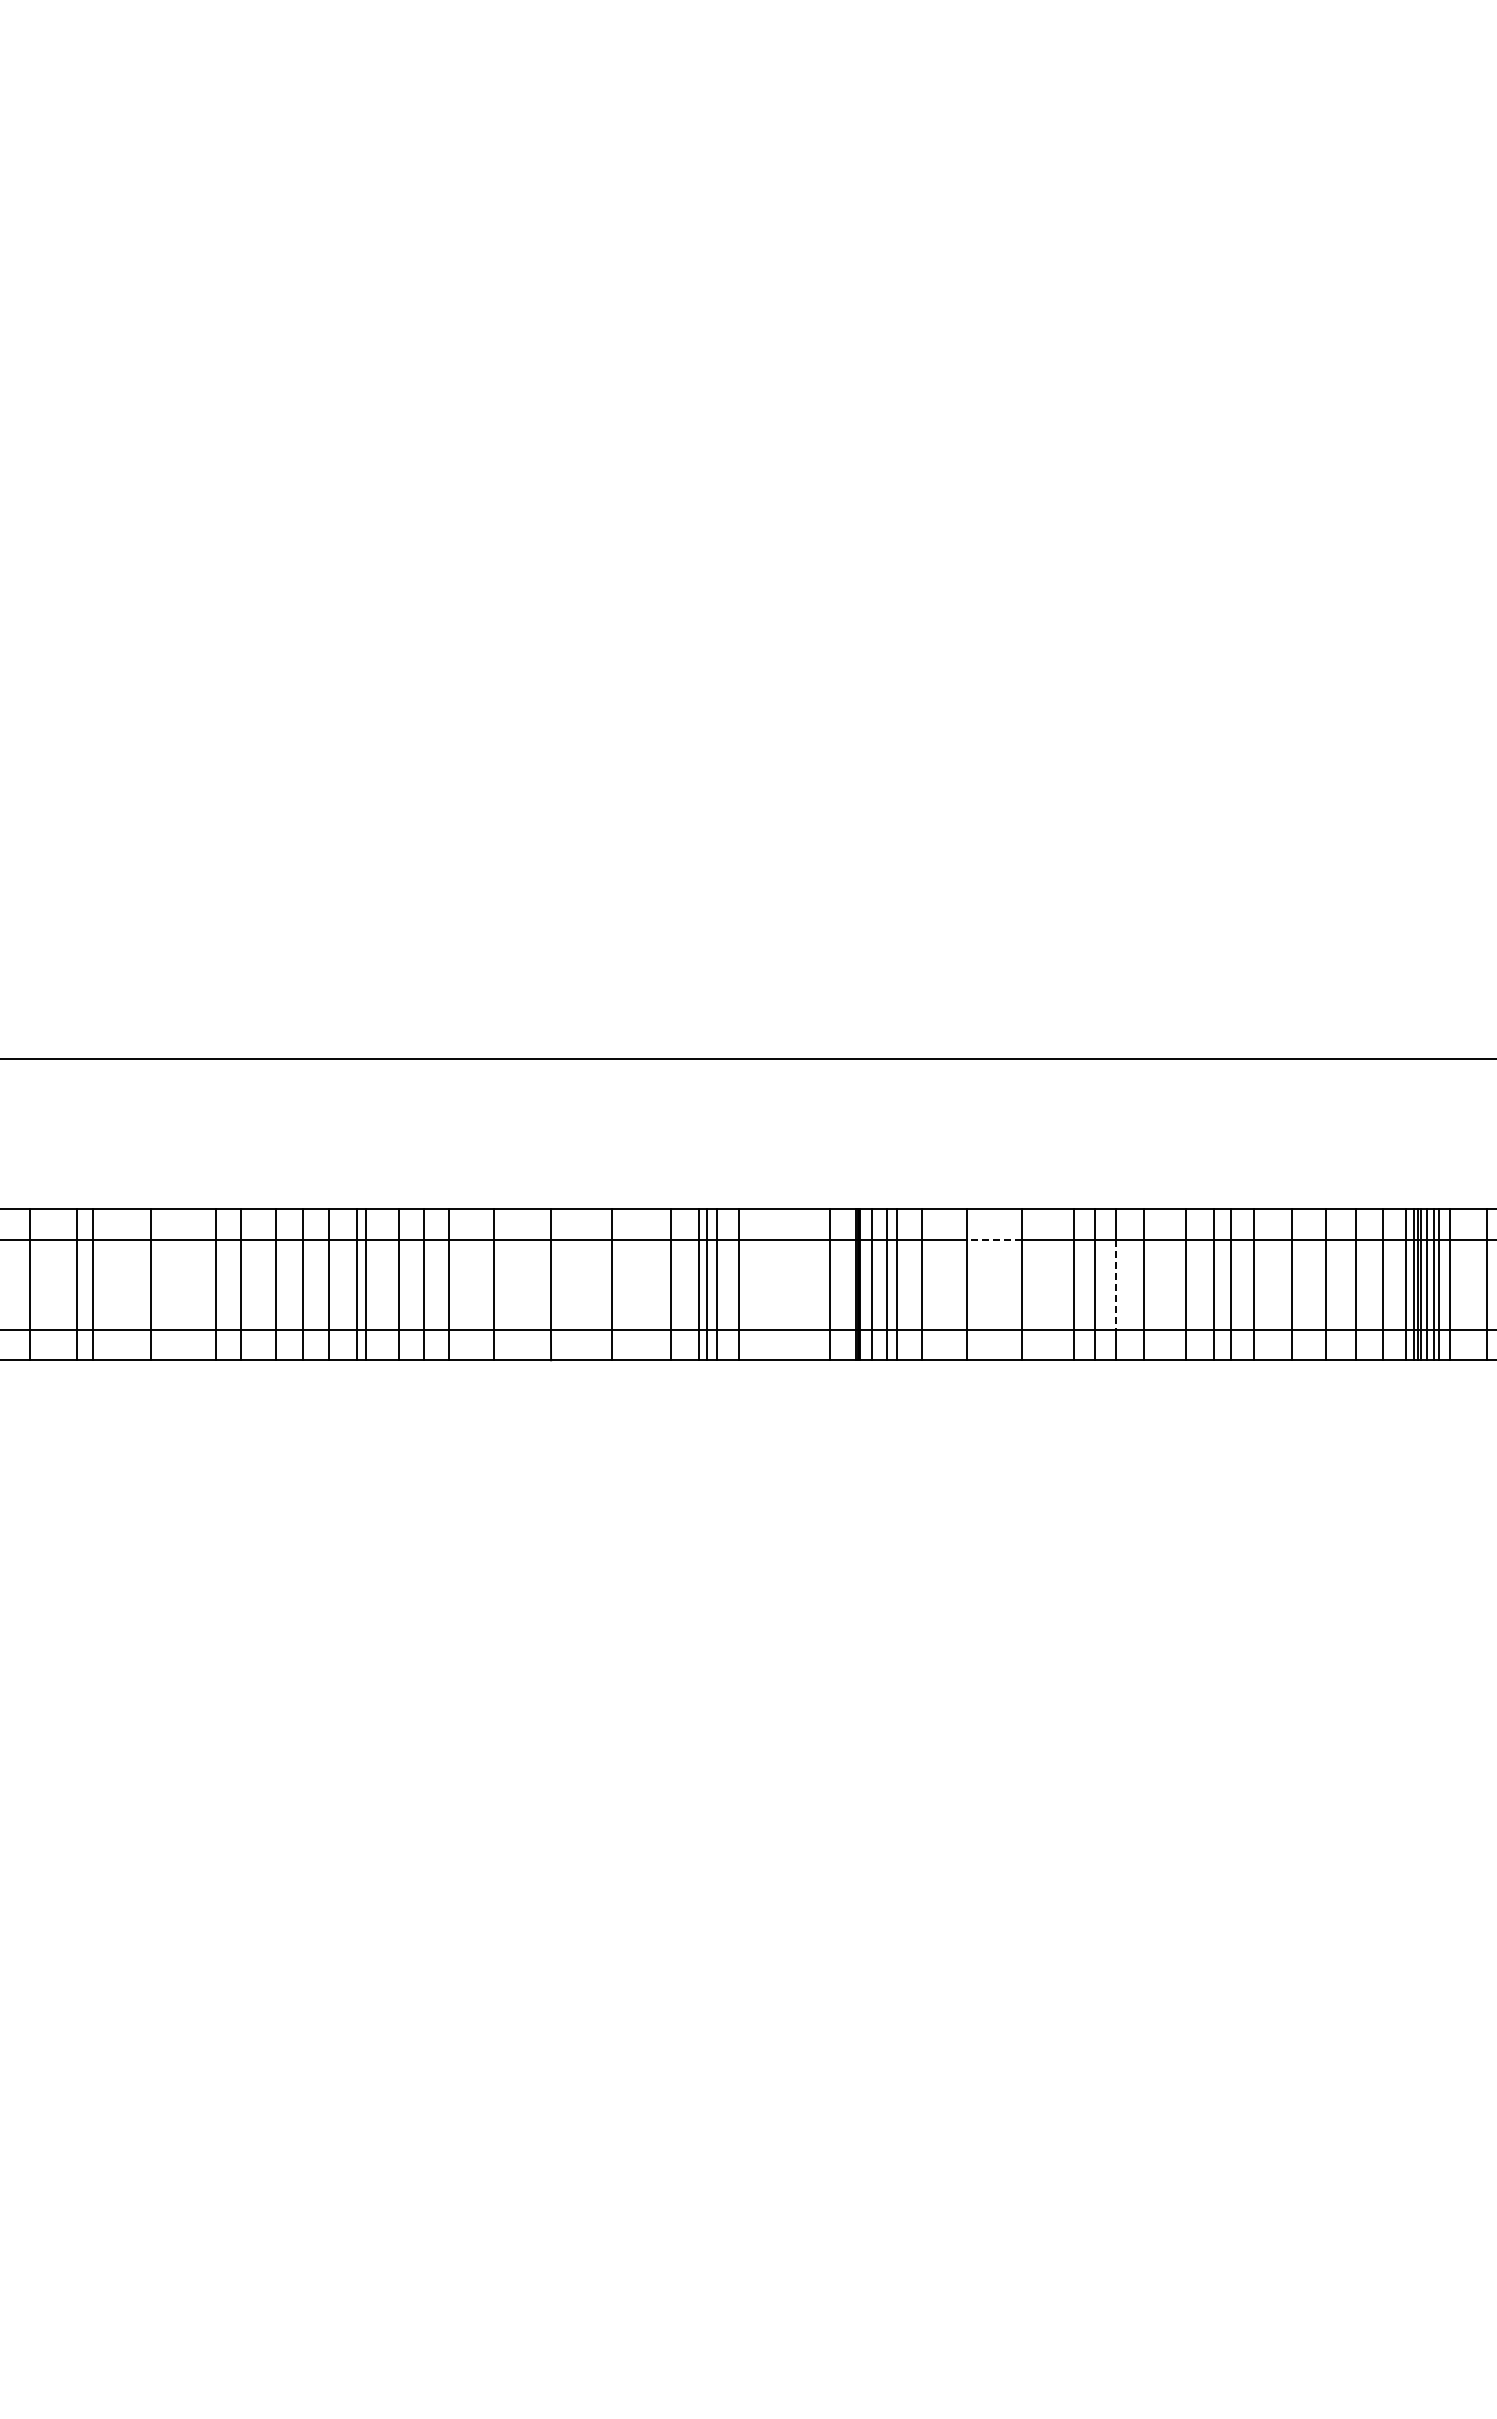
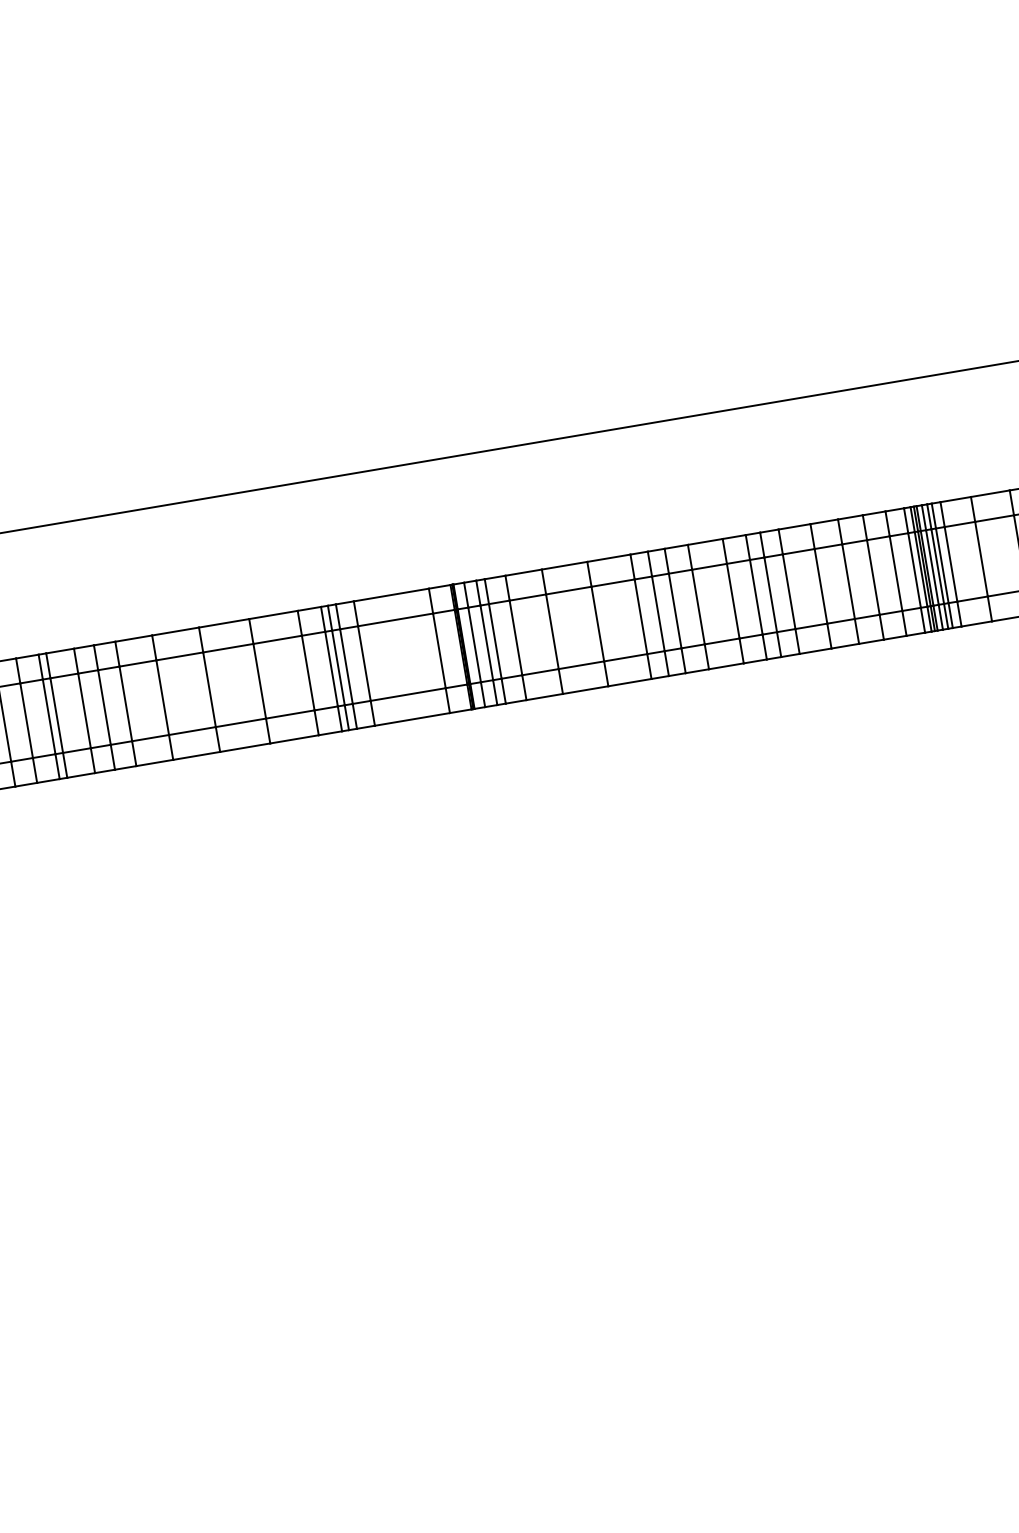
line: (994, 1239) -> (569, 590), dashed -> solid
line: (1115, 1285) -> (675, 611), dashed -> solid

